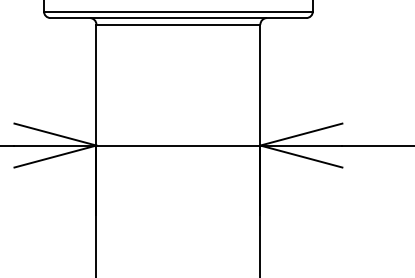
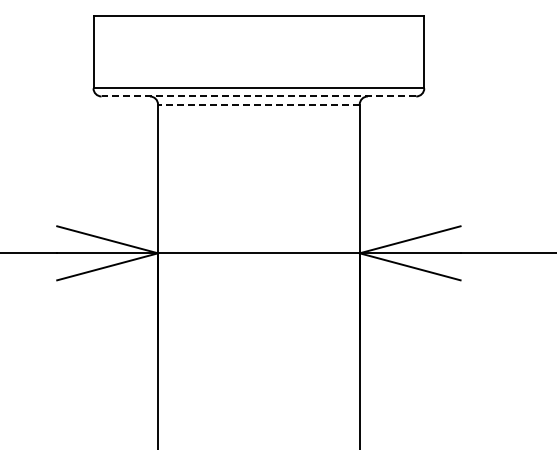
line: (178, 18) -> (258, 96), solid -> dashed
line: (178, 24) -> (258, 104), solid -> dashed

